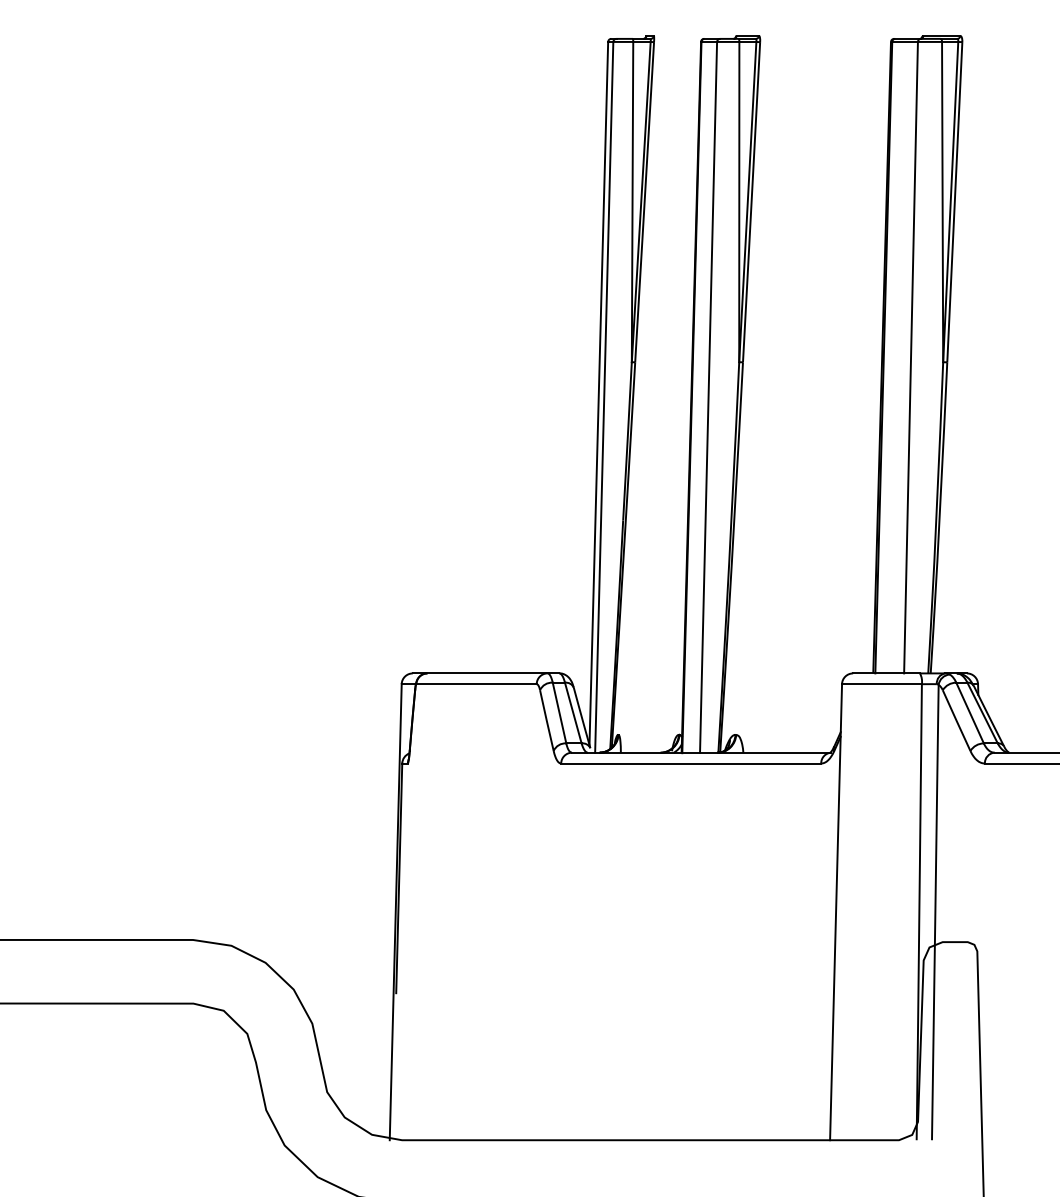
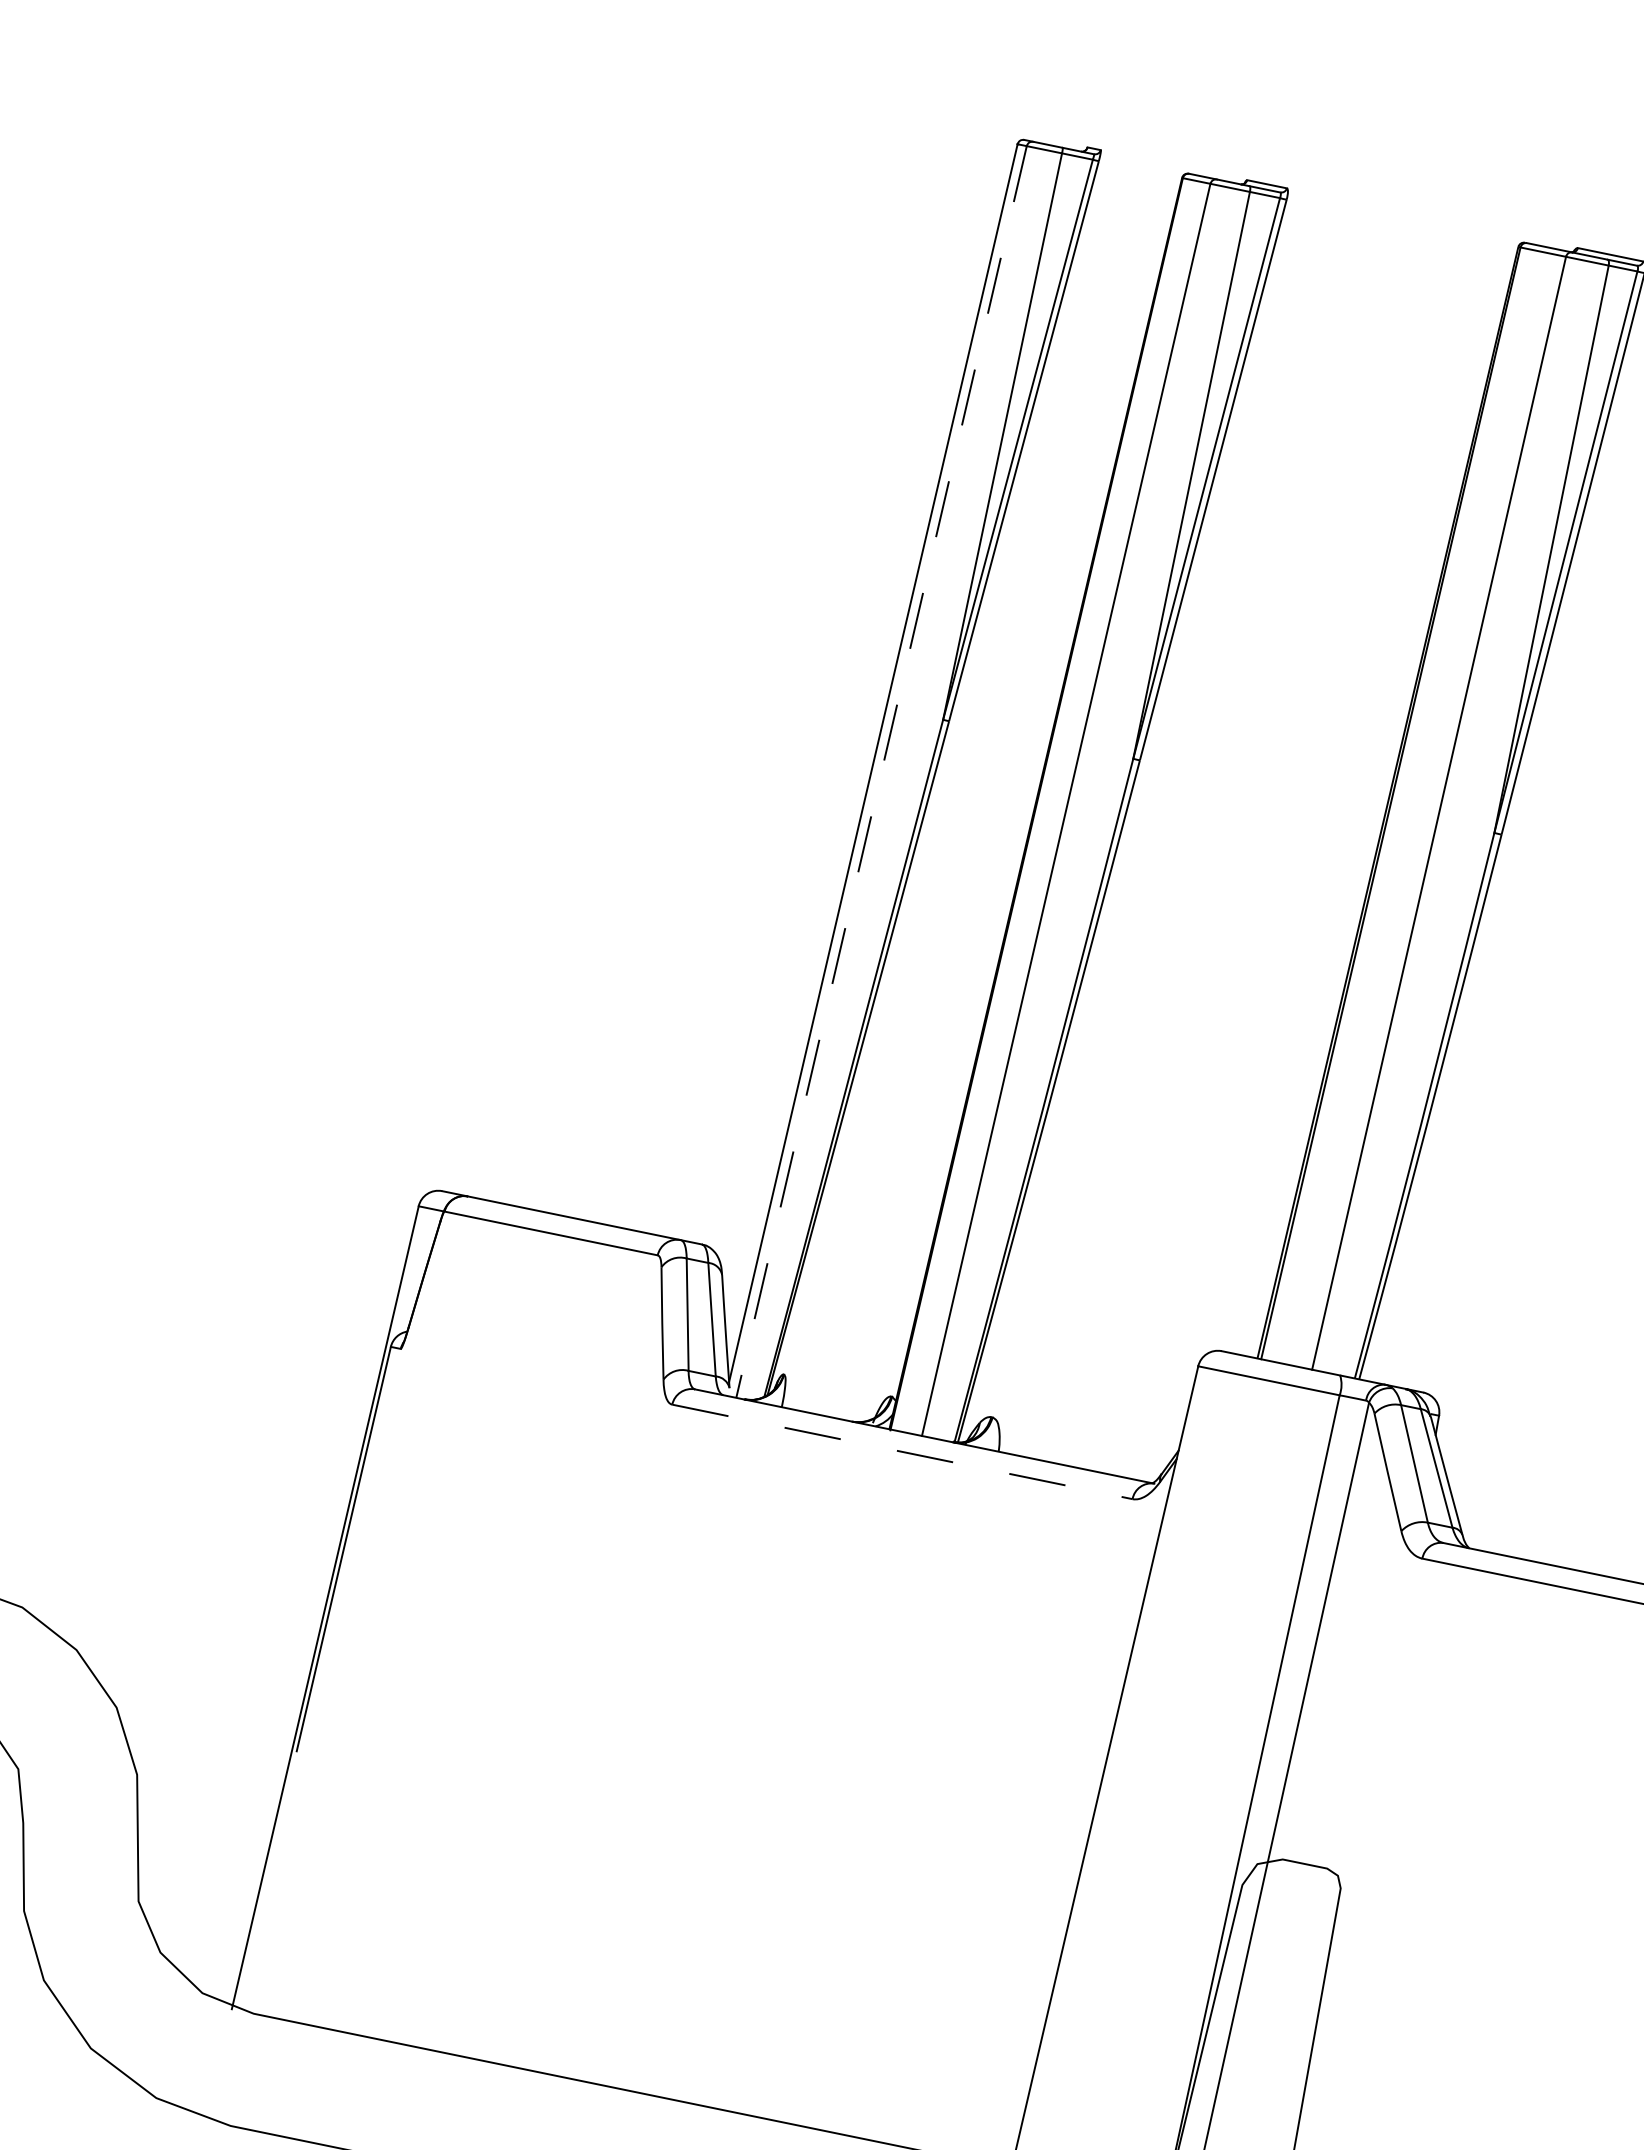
line: (604, 397) -> (881, 772), solid -> dashed
line: (691, 763) -> (902, 1451), solid -> dashed

